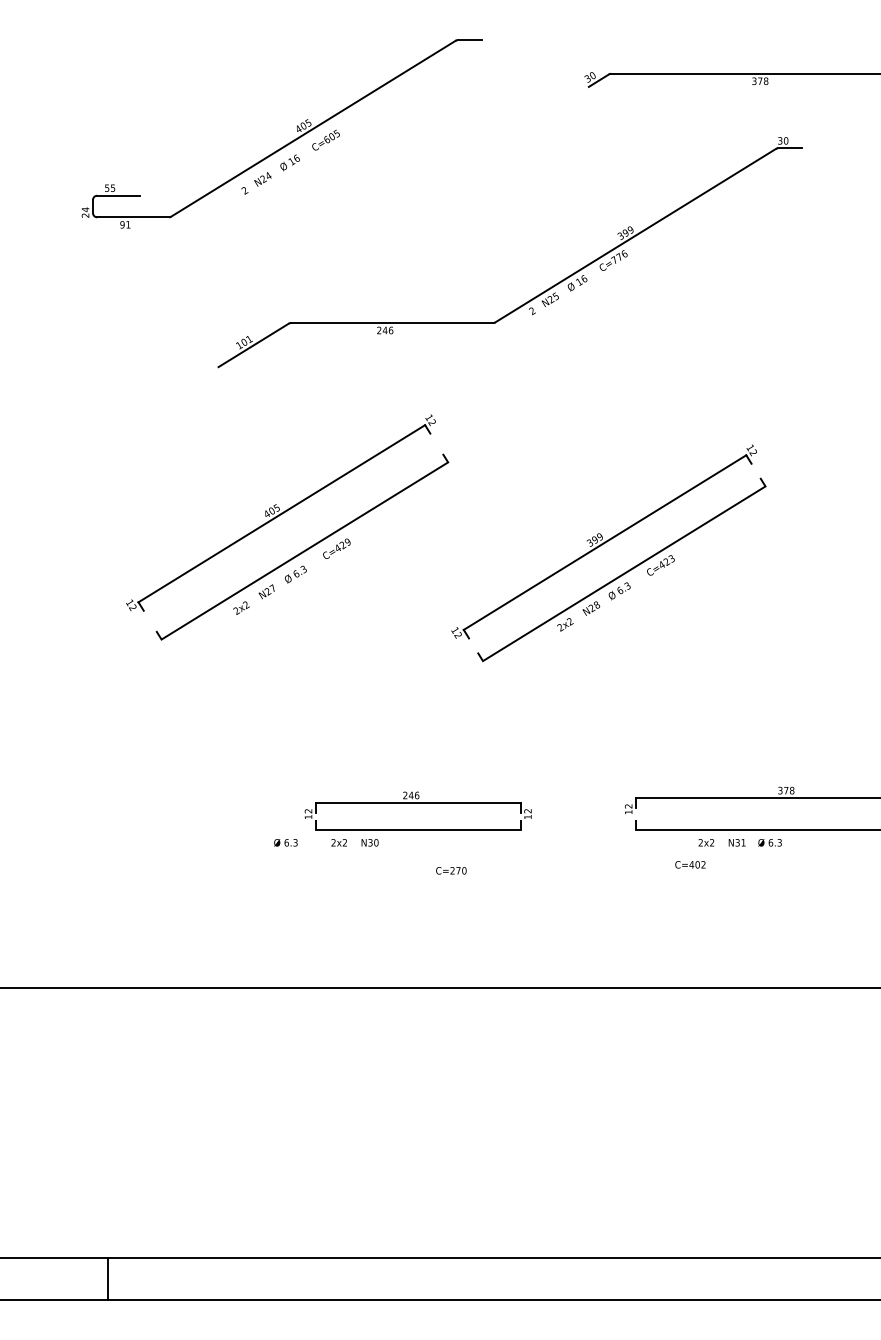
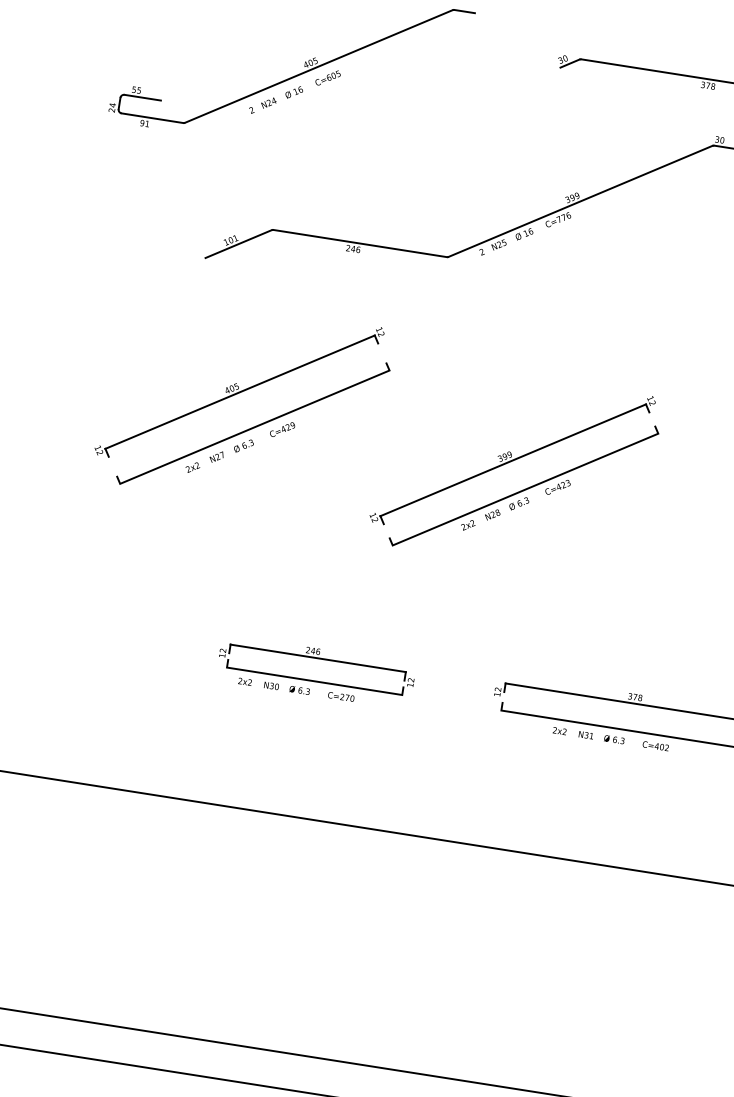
text: (285, 842) -> (299, 690), moved
text: (690, 864) -> (655, 745), moved
text: (451, 870) -> (341, 696), moved

